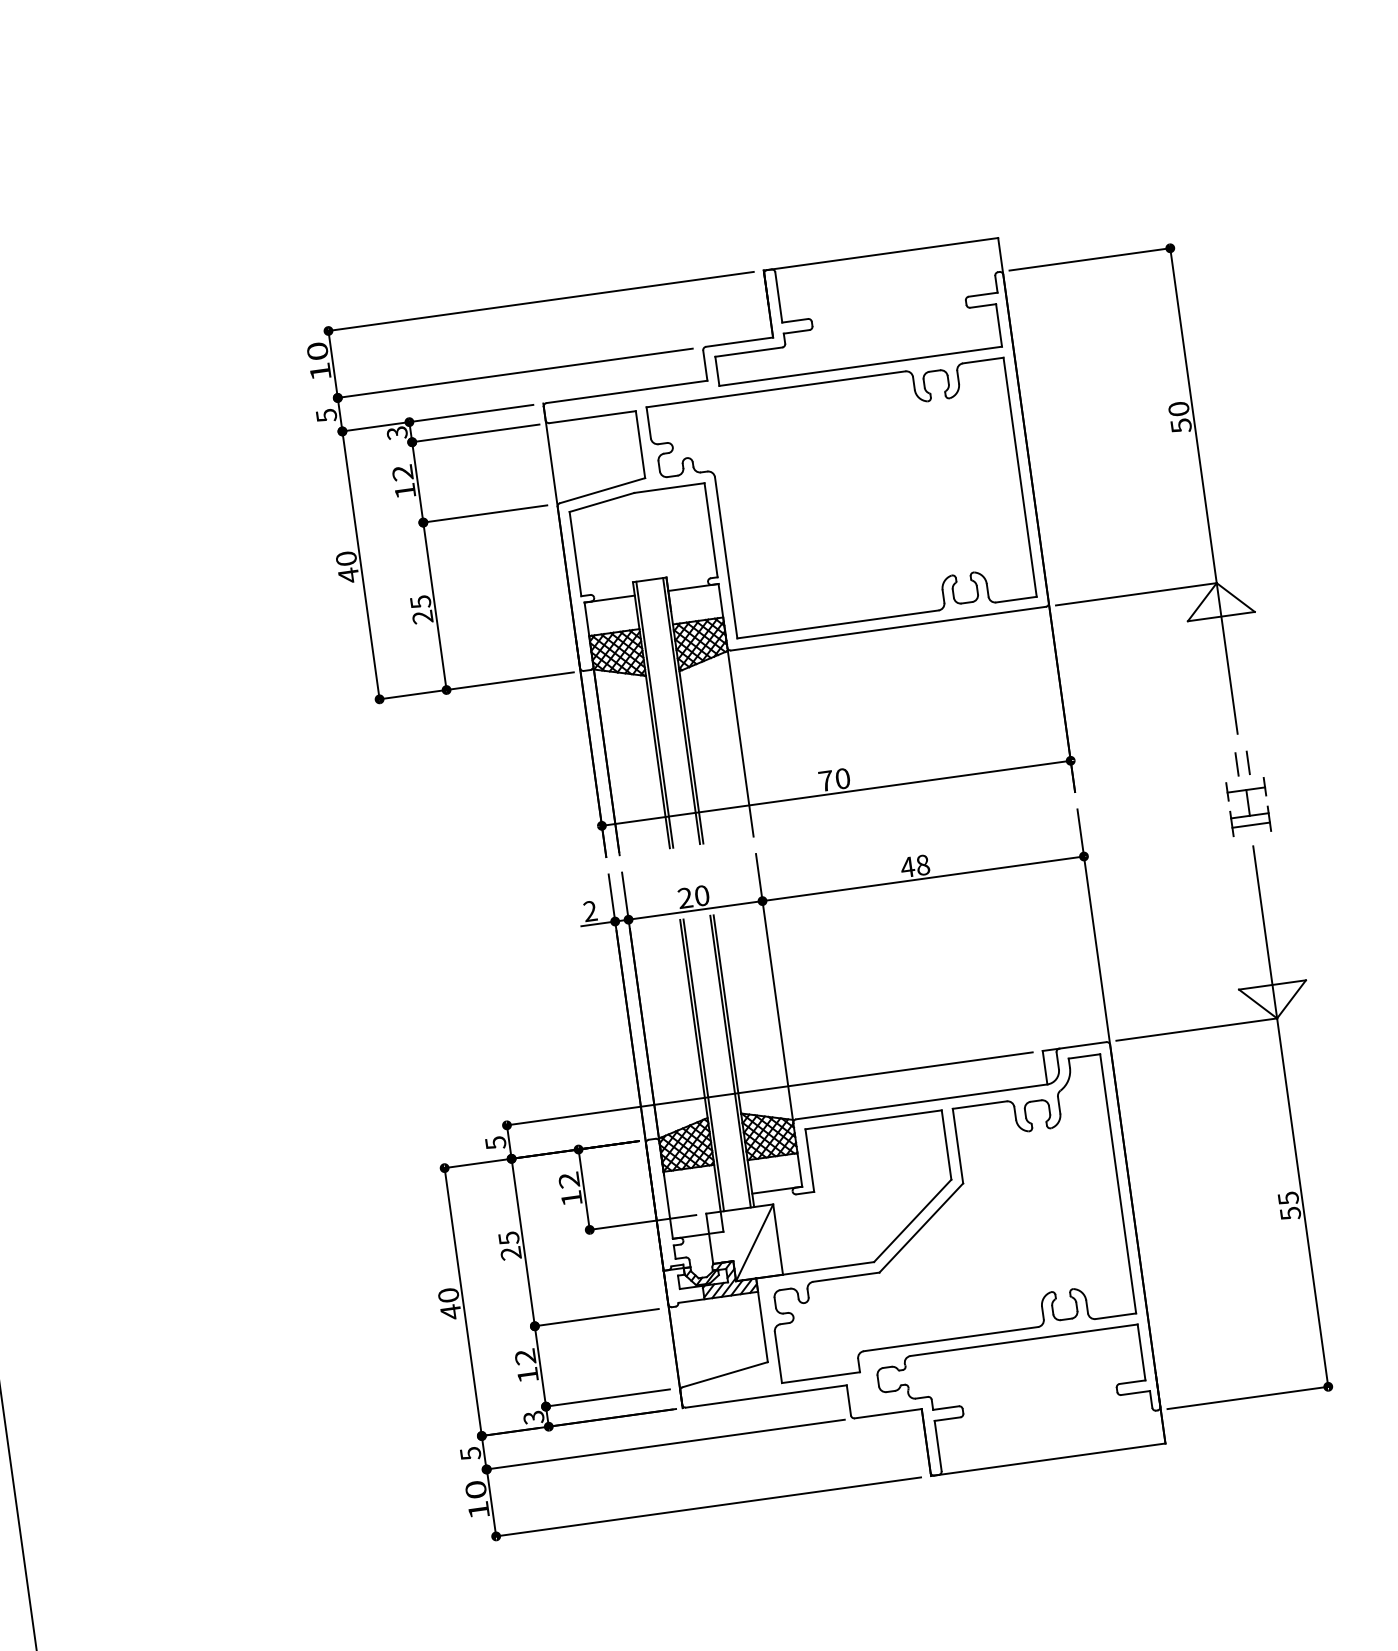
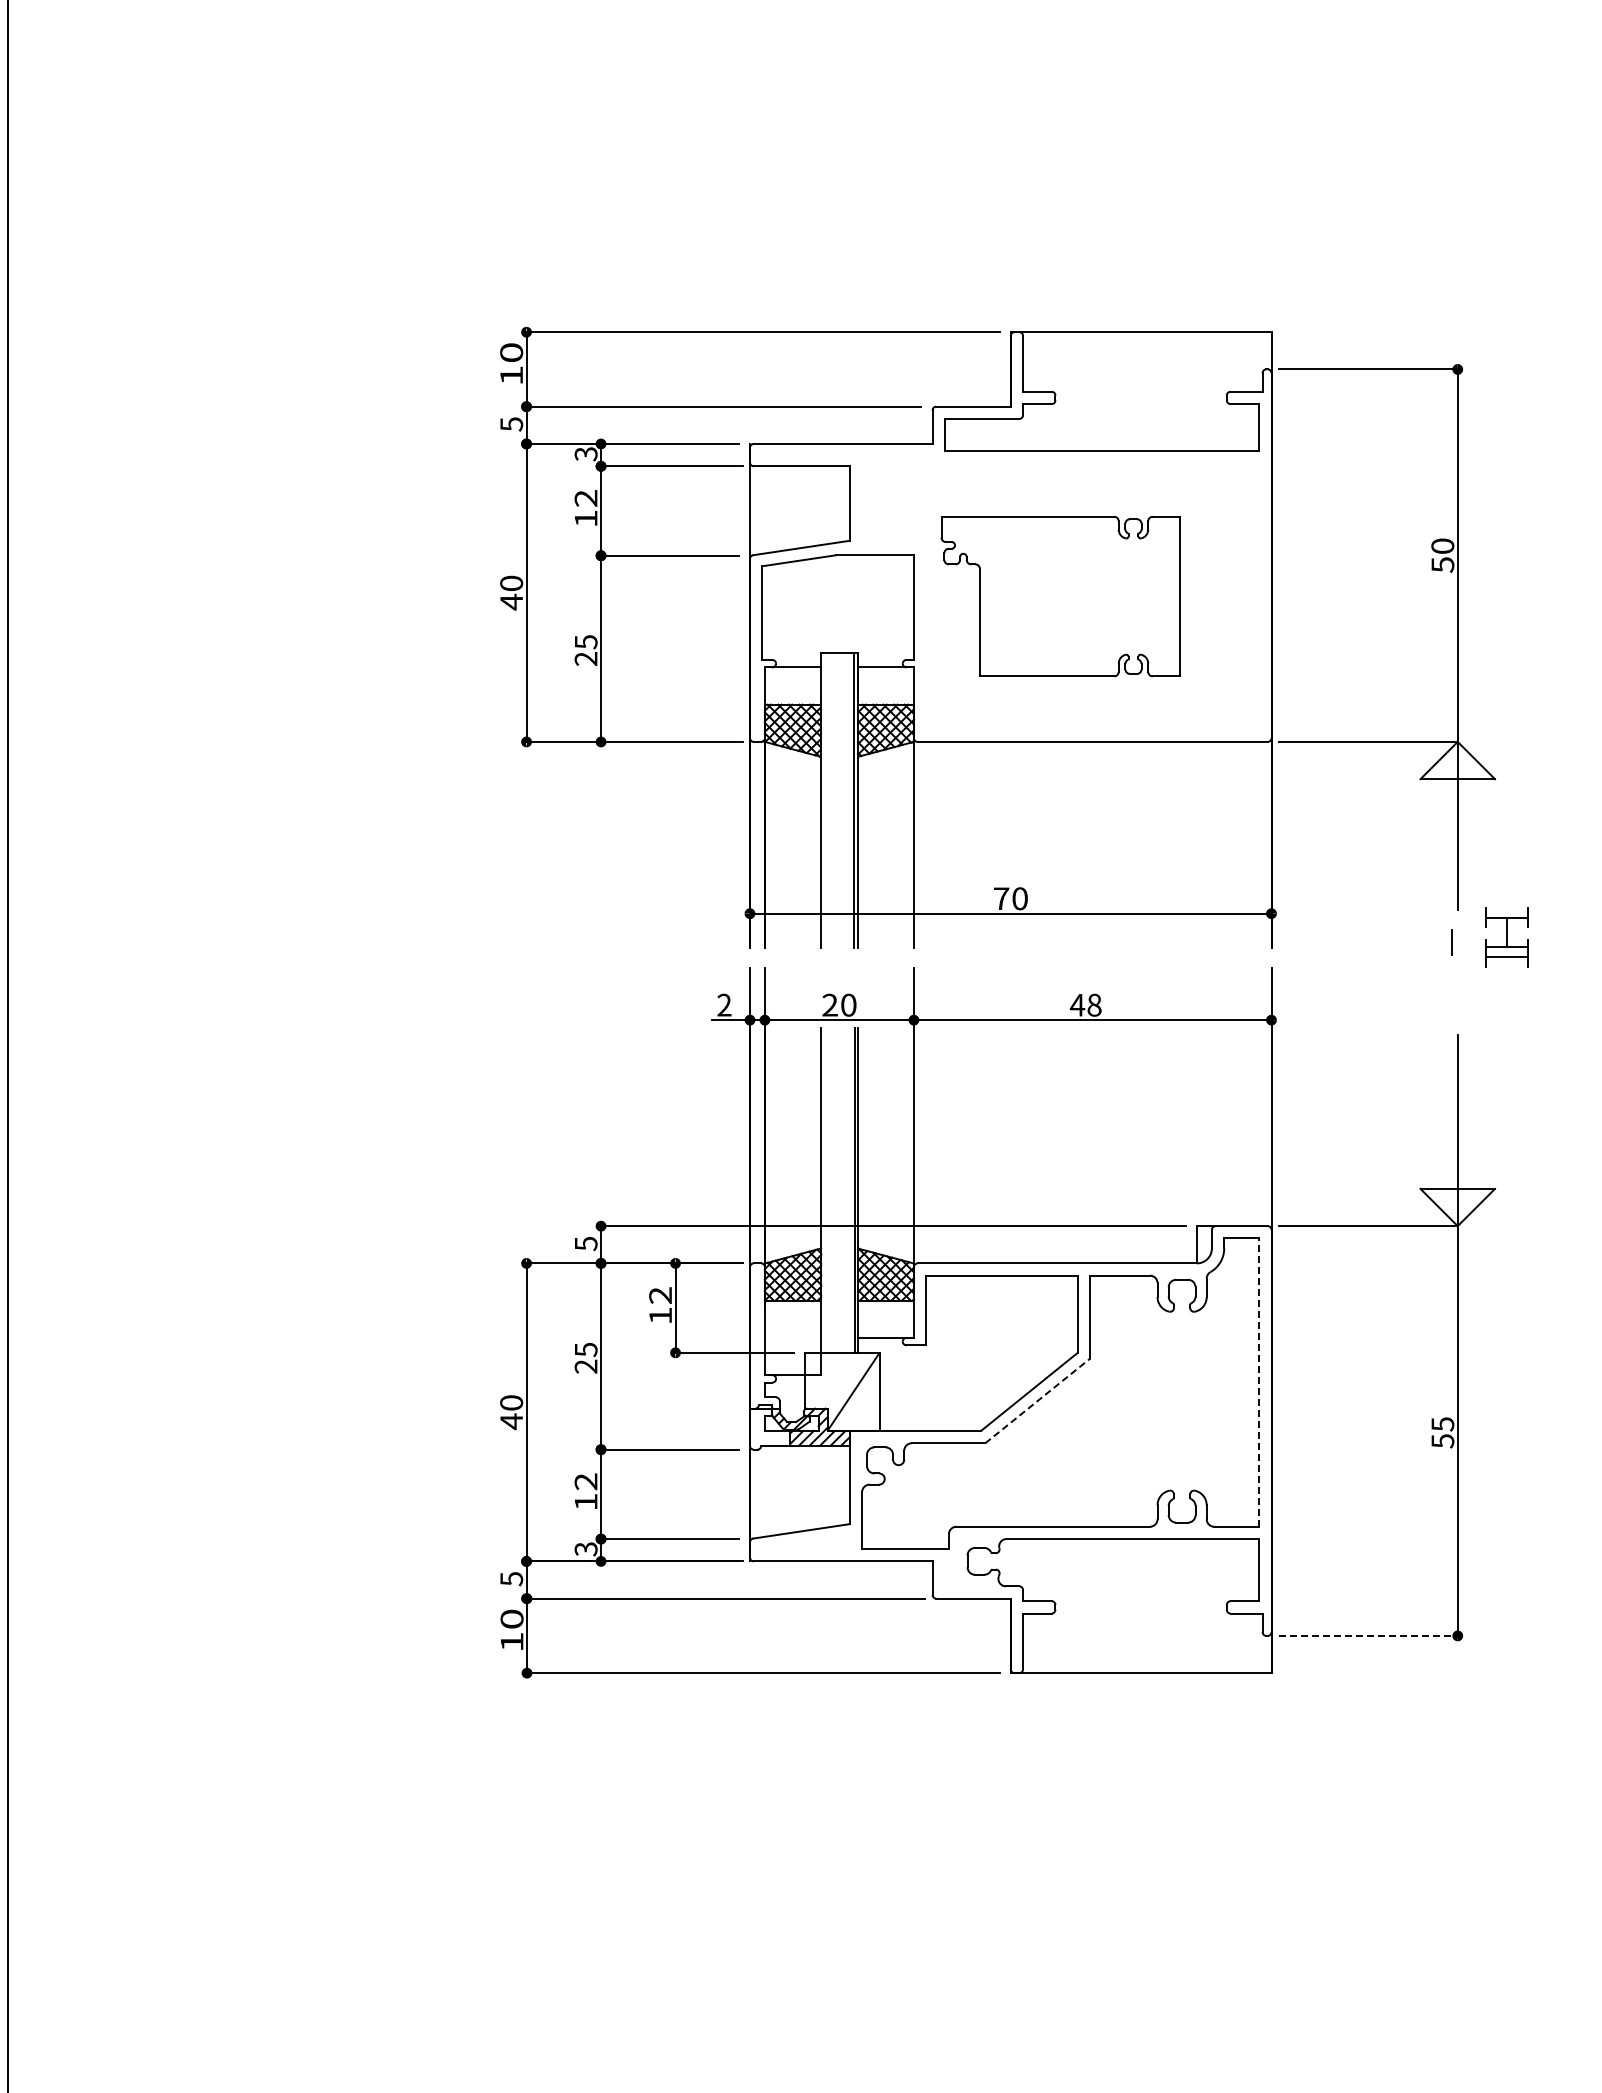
part: (841, 501) -> (1060, 596), size x0.6
line: (654, 714) -> (824, 800), removed
line: (1247, 762) -> (1464, 942), removed
part: (1248, 807) -> (1506, 937), moved
line: (703, 1065) -> (824, 1190), removed
line: (1118, 1183) -> (1259, 1382), solid -> dashed
line: (921, 1227) -> (1038, 1400), solid -> dashed
line: (1247, 1397) -> (1368, 1635), solid -> dashed

